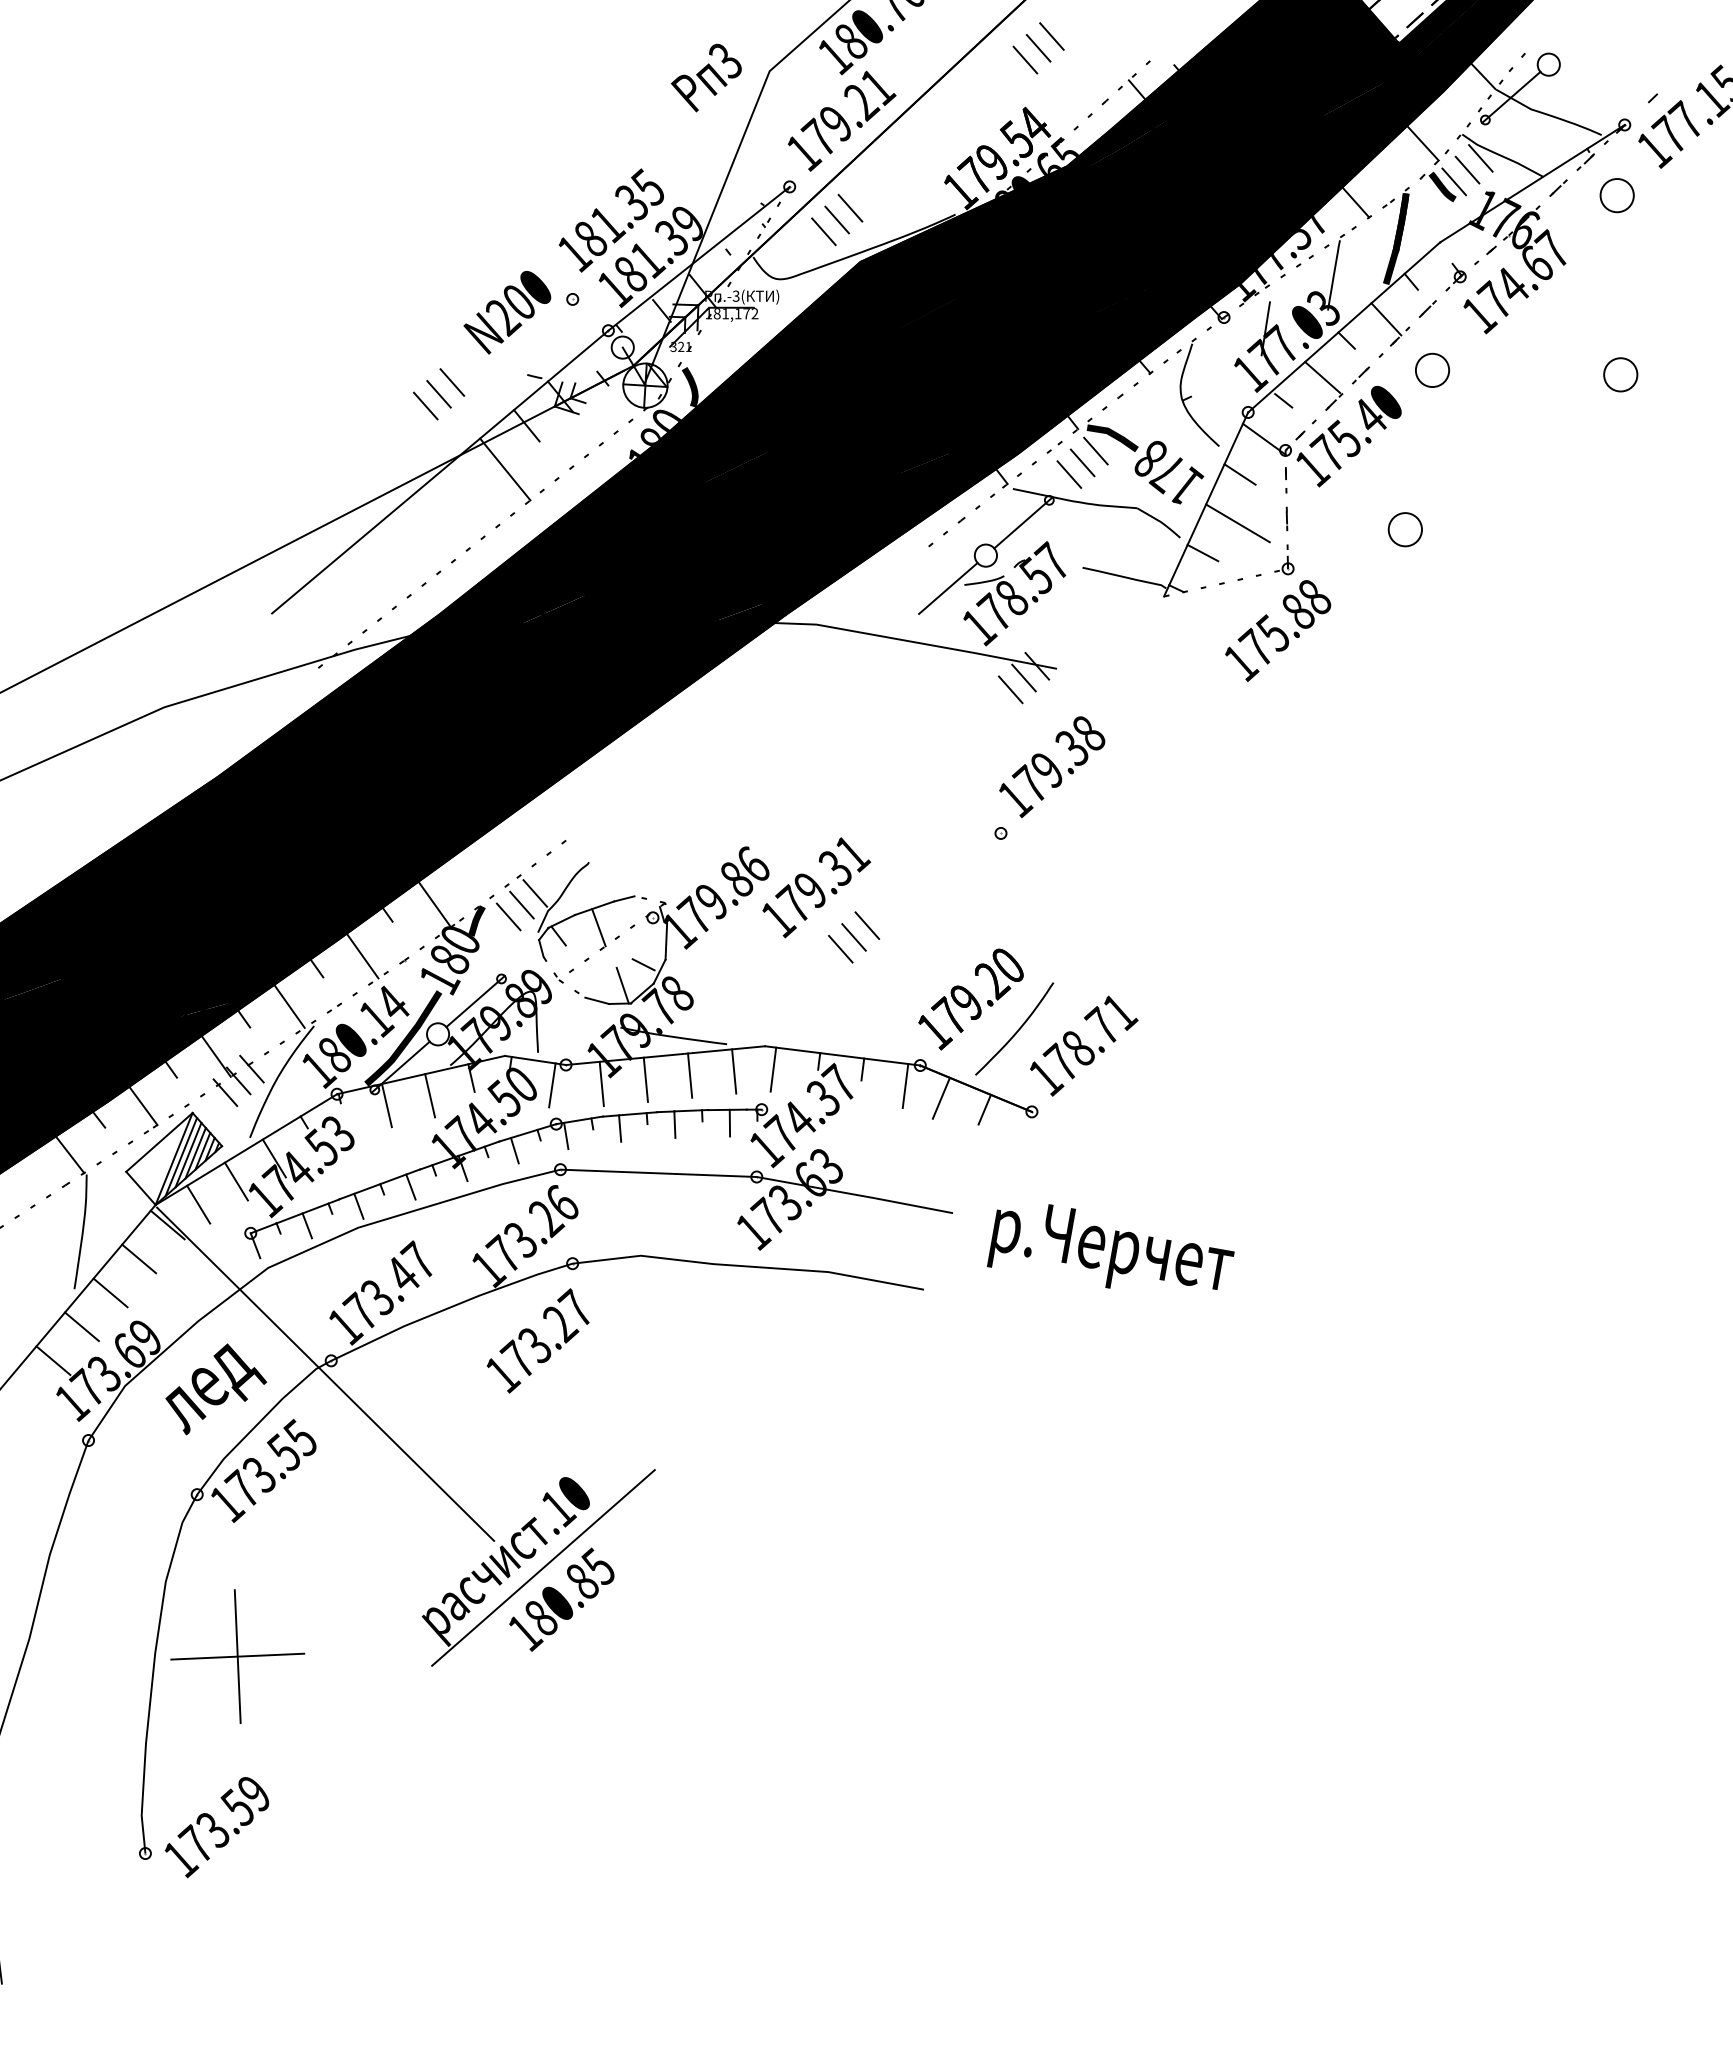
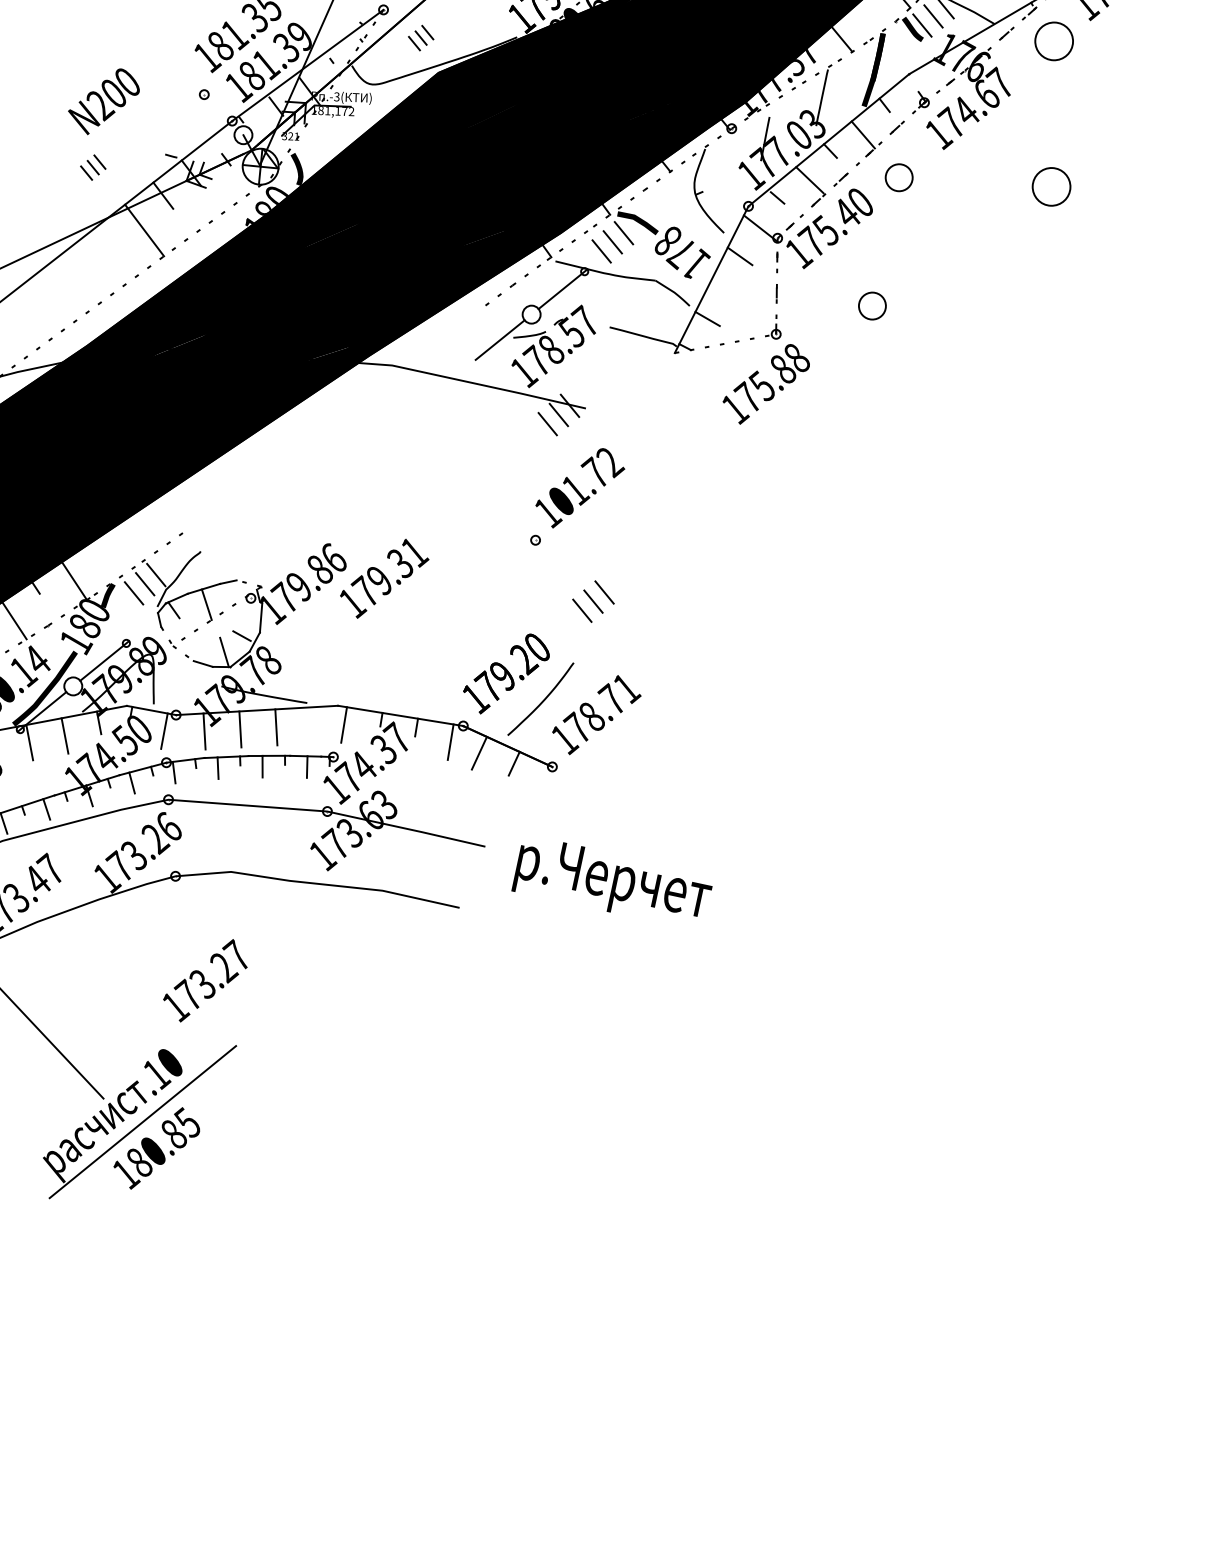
part: (1616, 195) -> (1053, 41), size x1.4
part: (837, 219) -> (421, 37), size x0.6
text: (507, 312) -> (104, 101), moved
part: (1620, 374) -> (1051, 186), size x1.4
part: (439, 394) -> (93, 167), size x0.6
line: (1237, 523) -> (736, 296), removed
text: (1059, 758) -> (585, 481), 179.38 -> 101.72
part: (853, 937) -> (593, 601), moved
line: (734, 1071) -> (312, 725), removed
text: (538, 1340) -> (205, 980), moved

